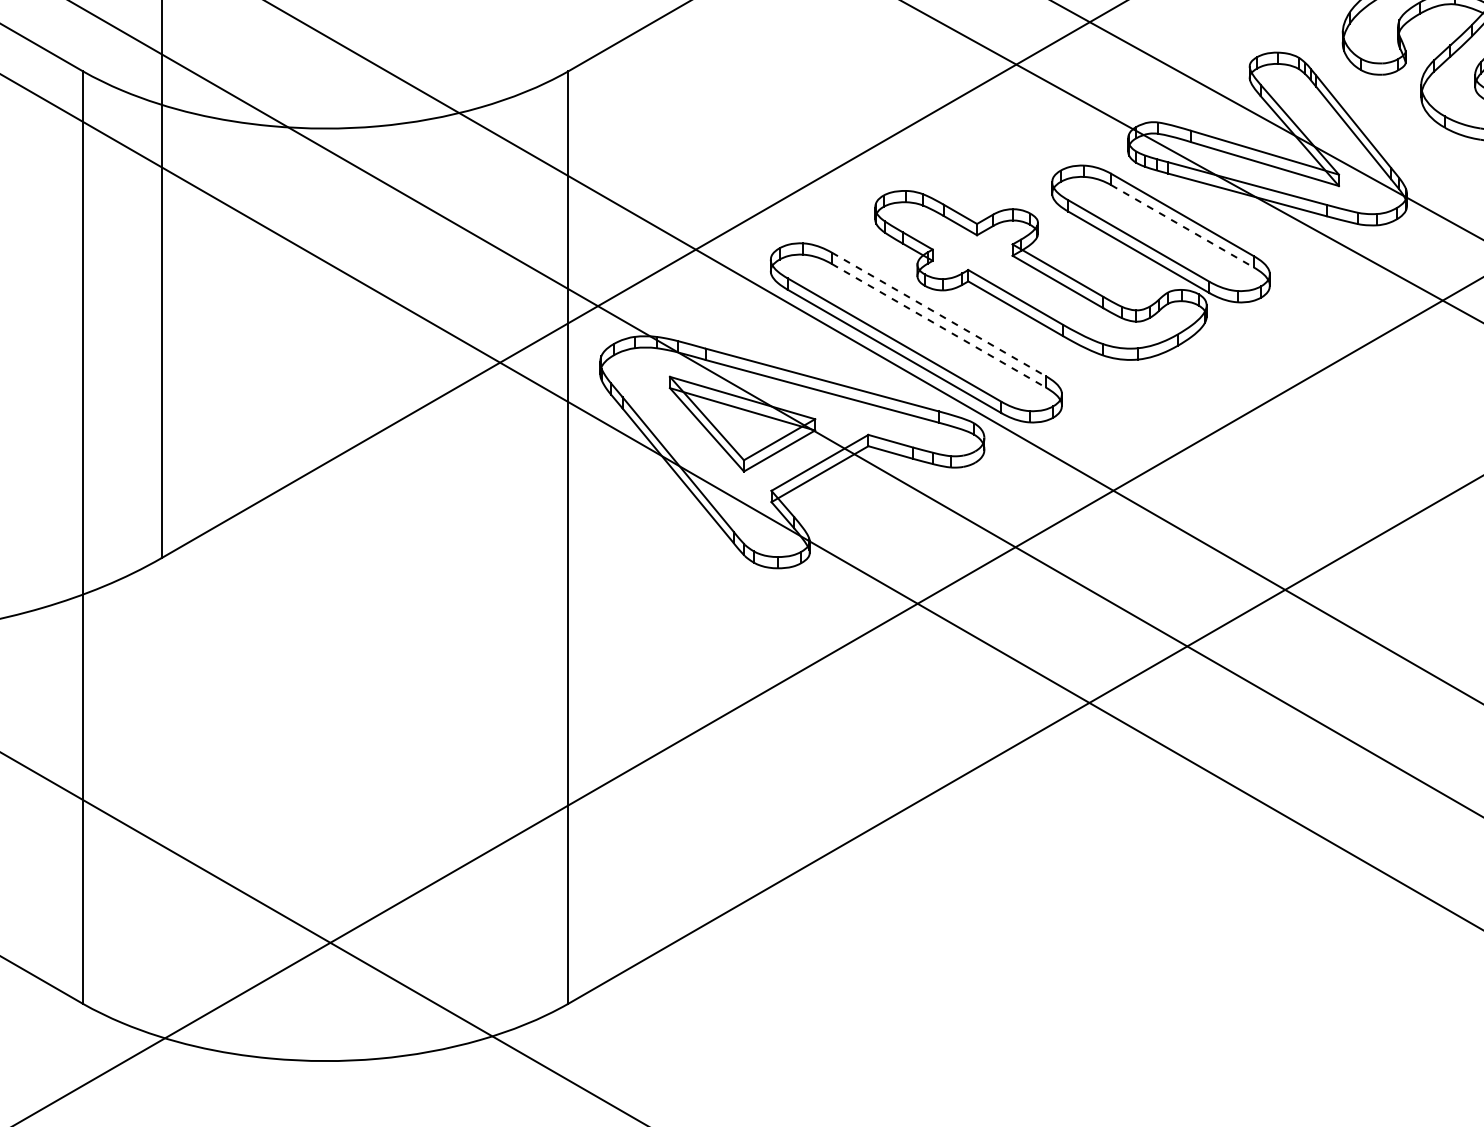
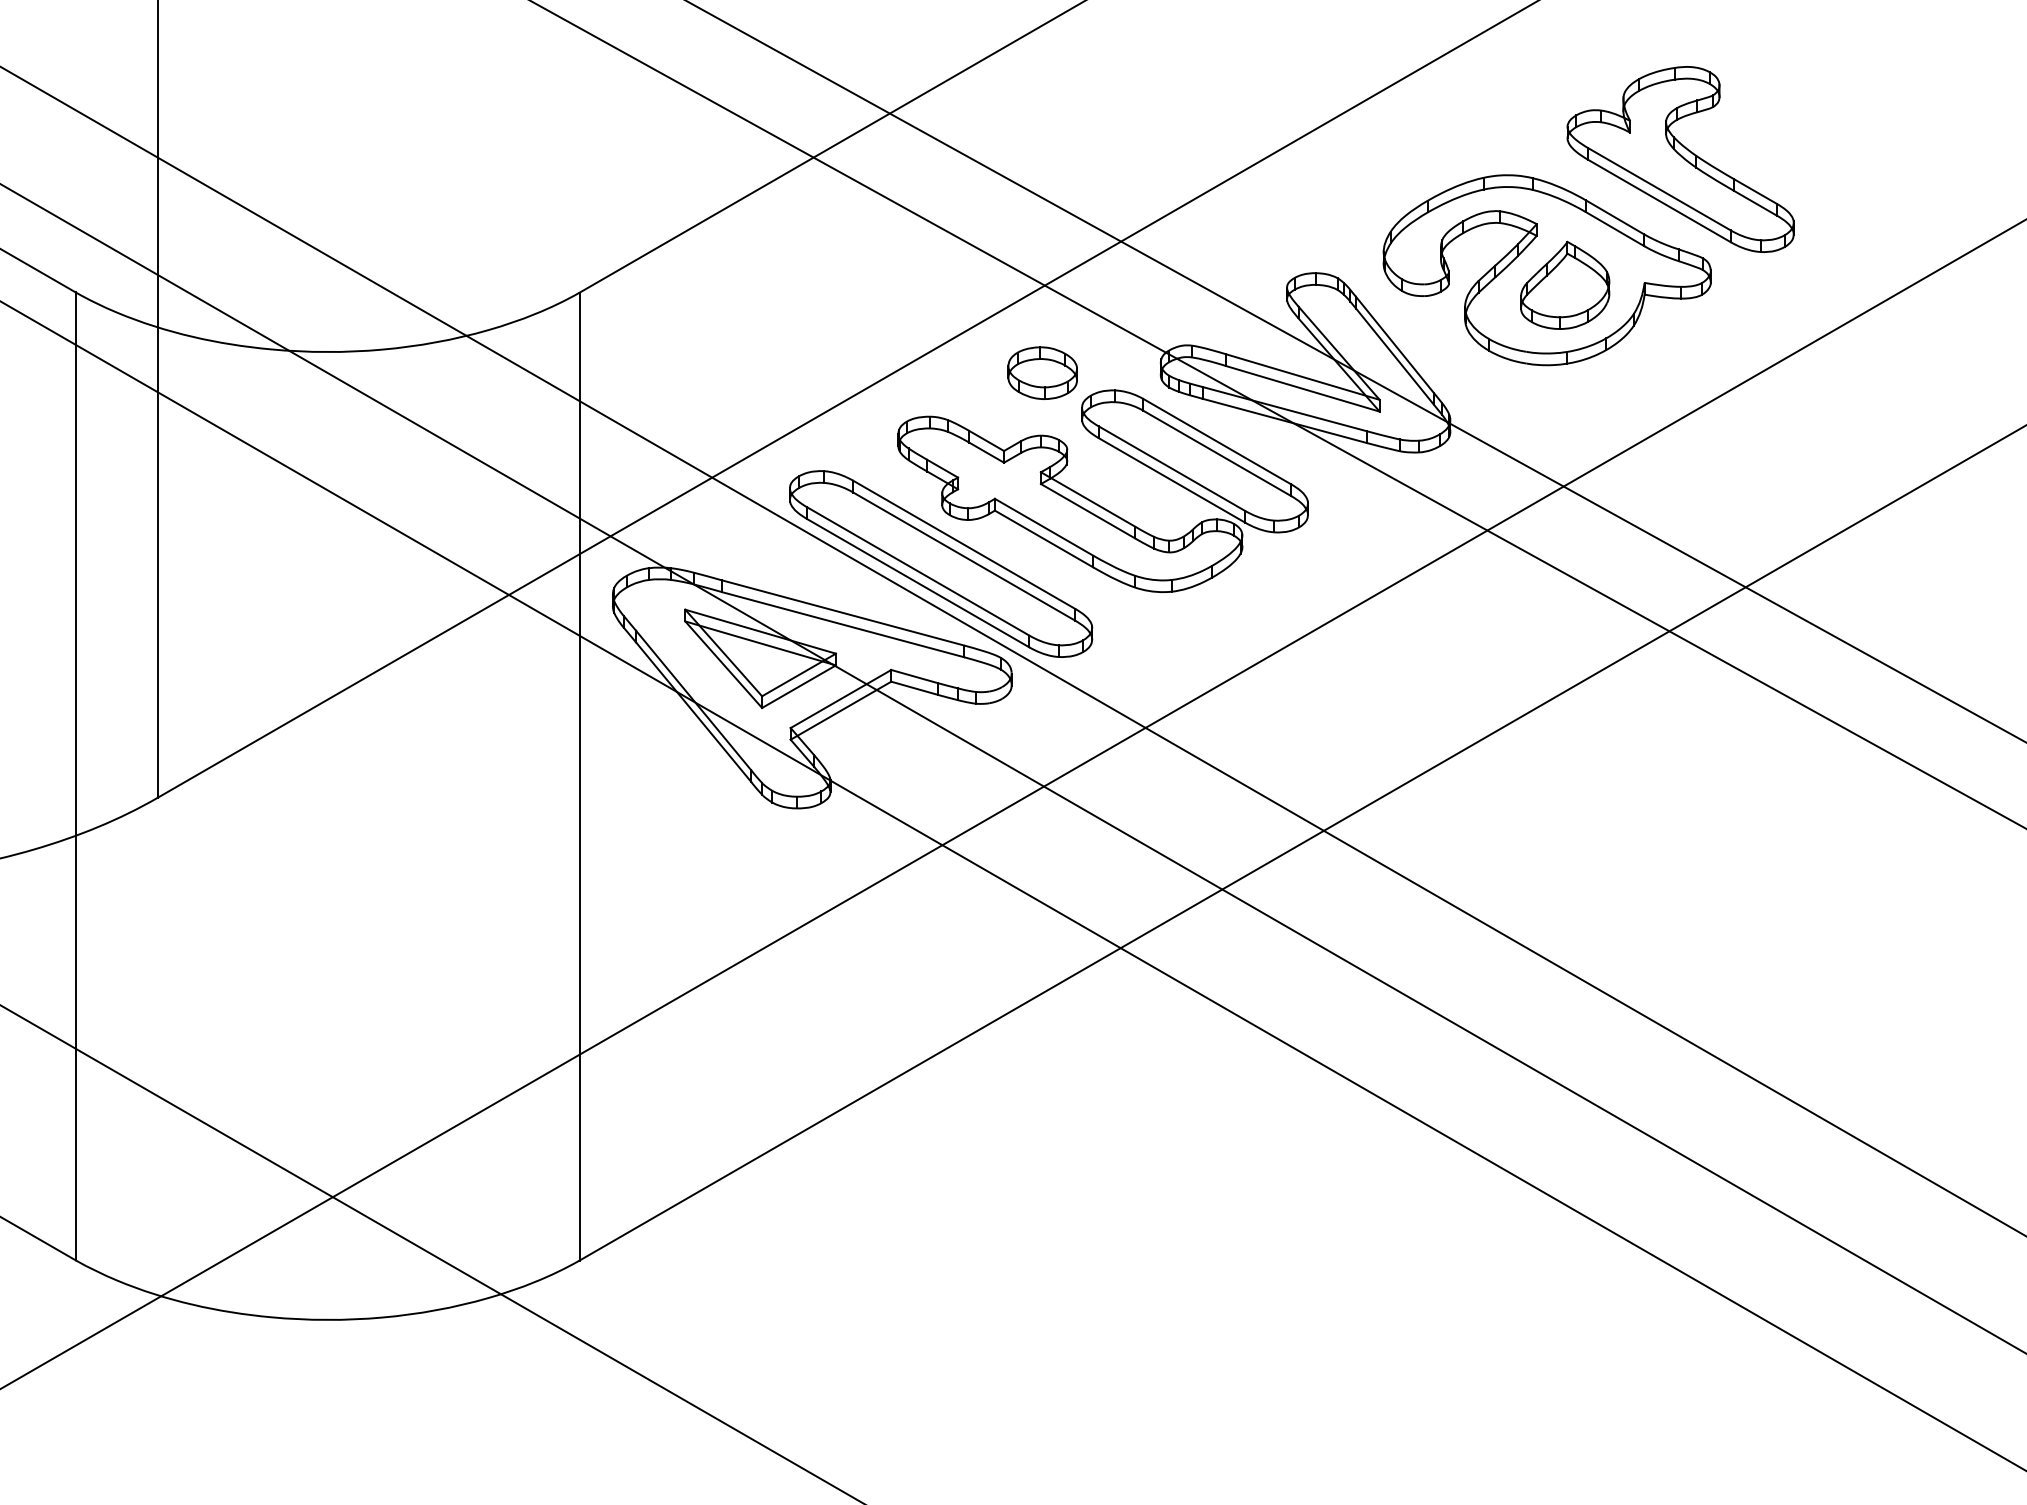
part: (1014, 148) -> (1042, 372), added
line: (1182, 226) -> (1217, 453), dashed -> solid
line: (938, 315) -> (964, 545), dashed -> solid
line: (938, 325) -> (964, 556), dashed -> solid

